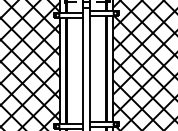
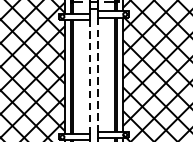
line: (90, 68) -> (98, 74), solid -> dashed
line: (82, 70) -> (89, 76), solid -> dashed

